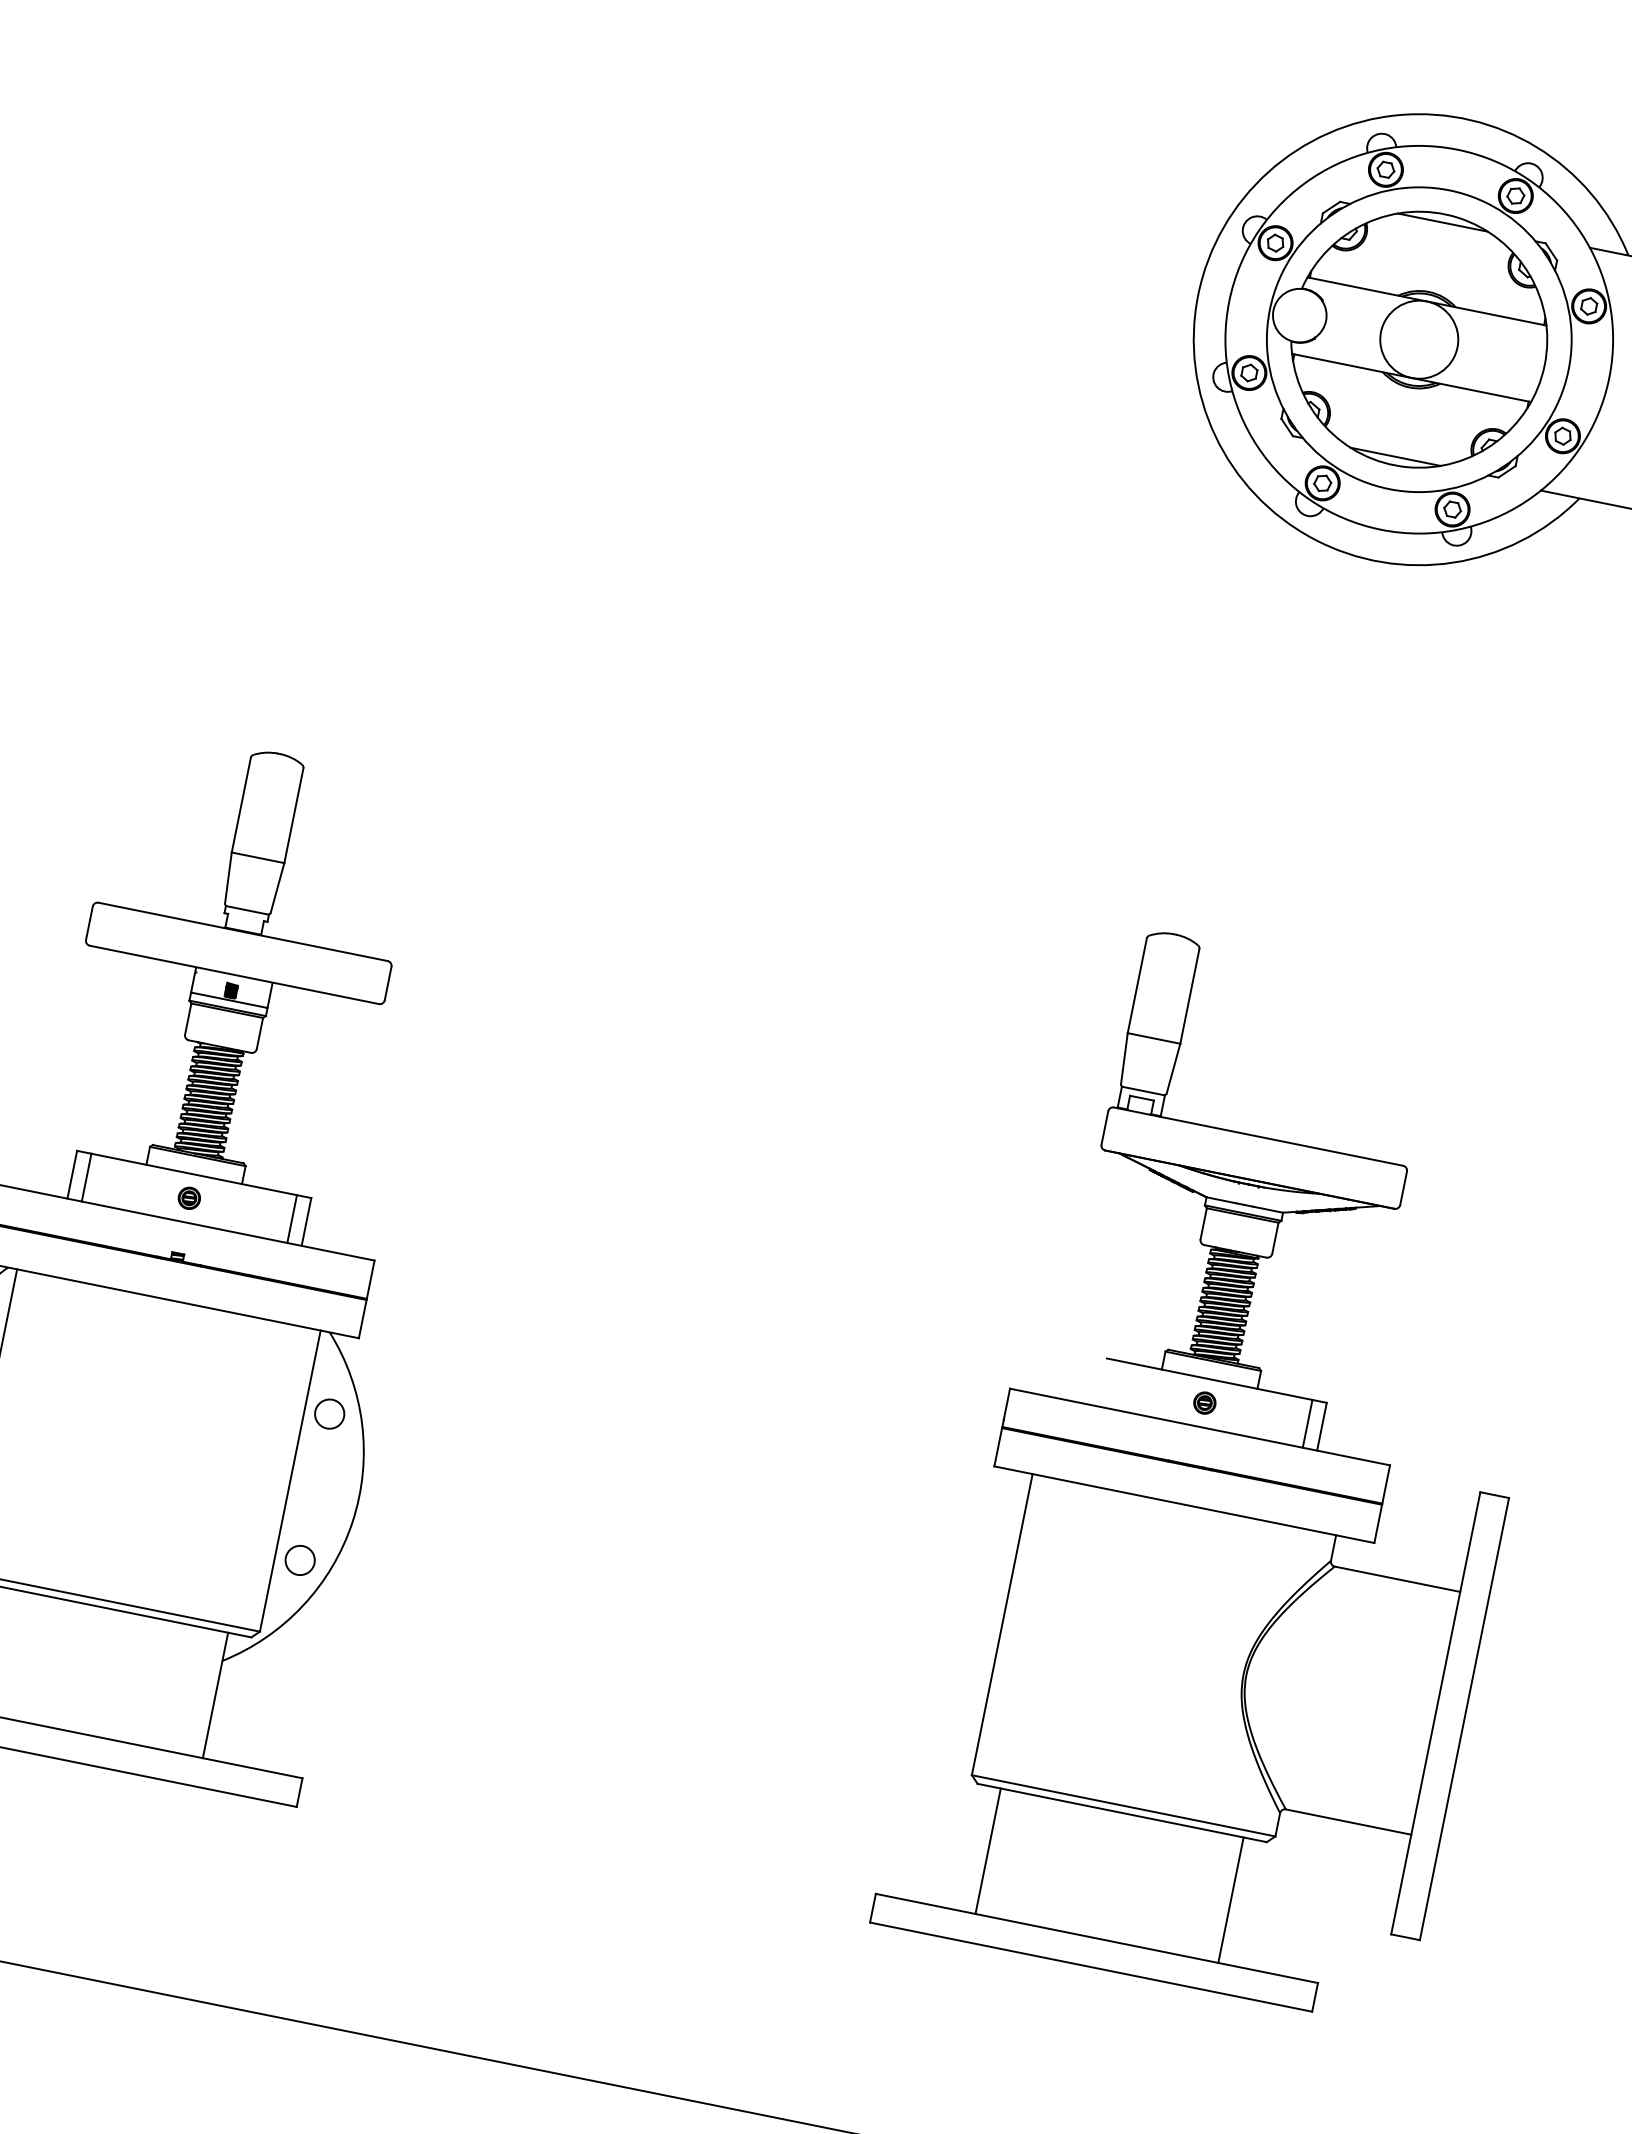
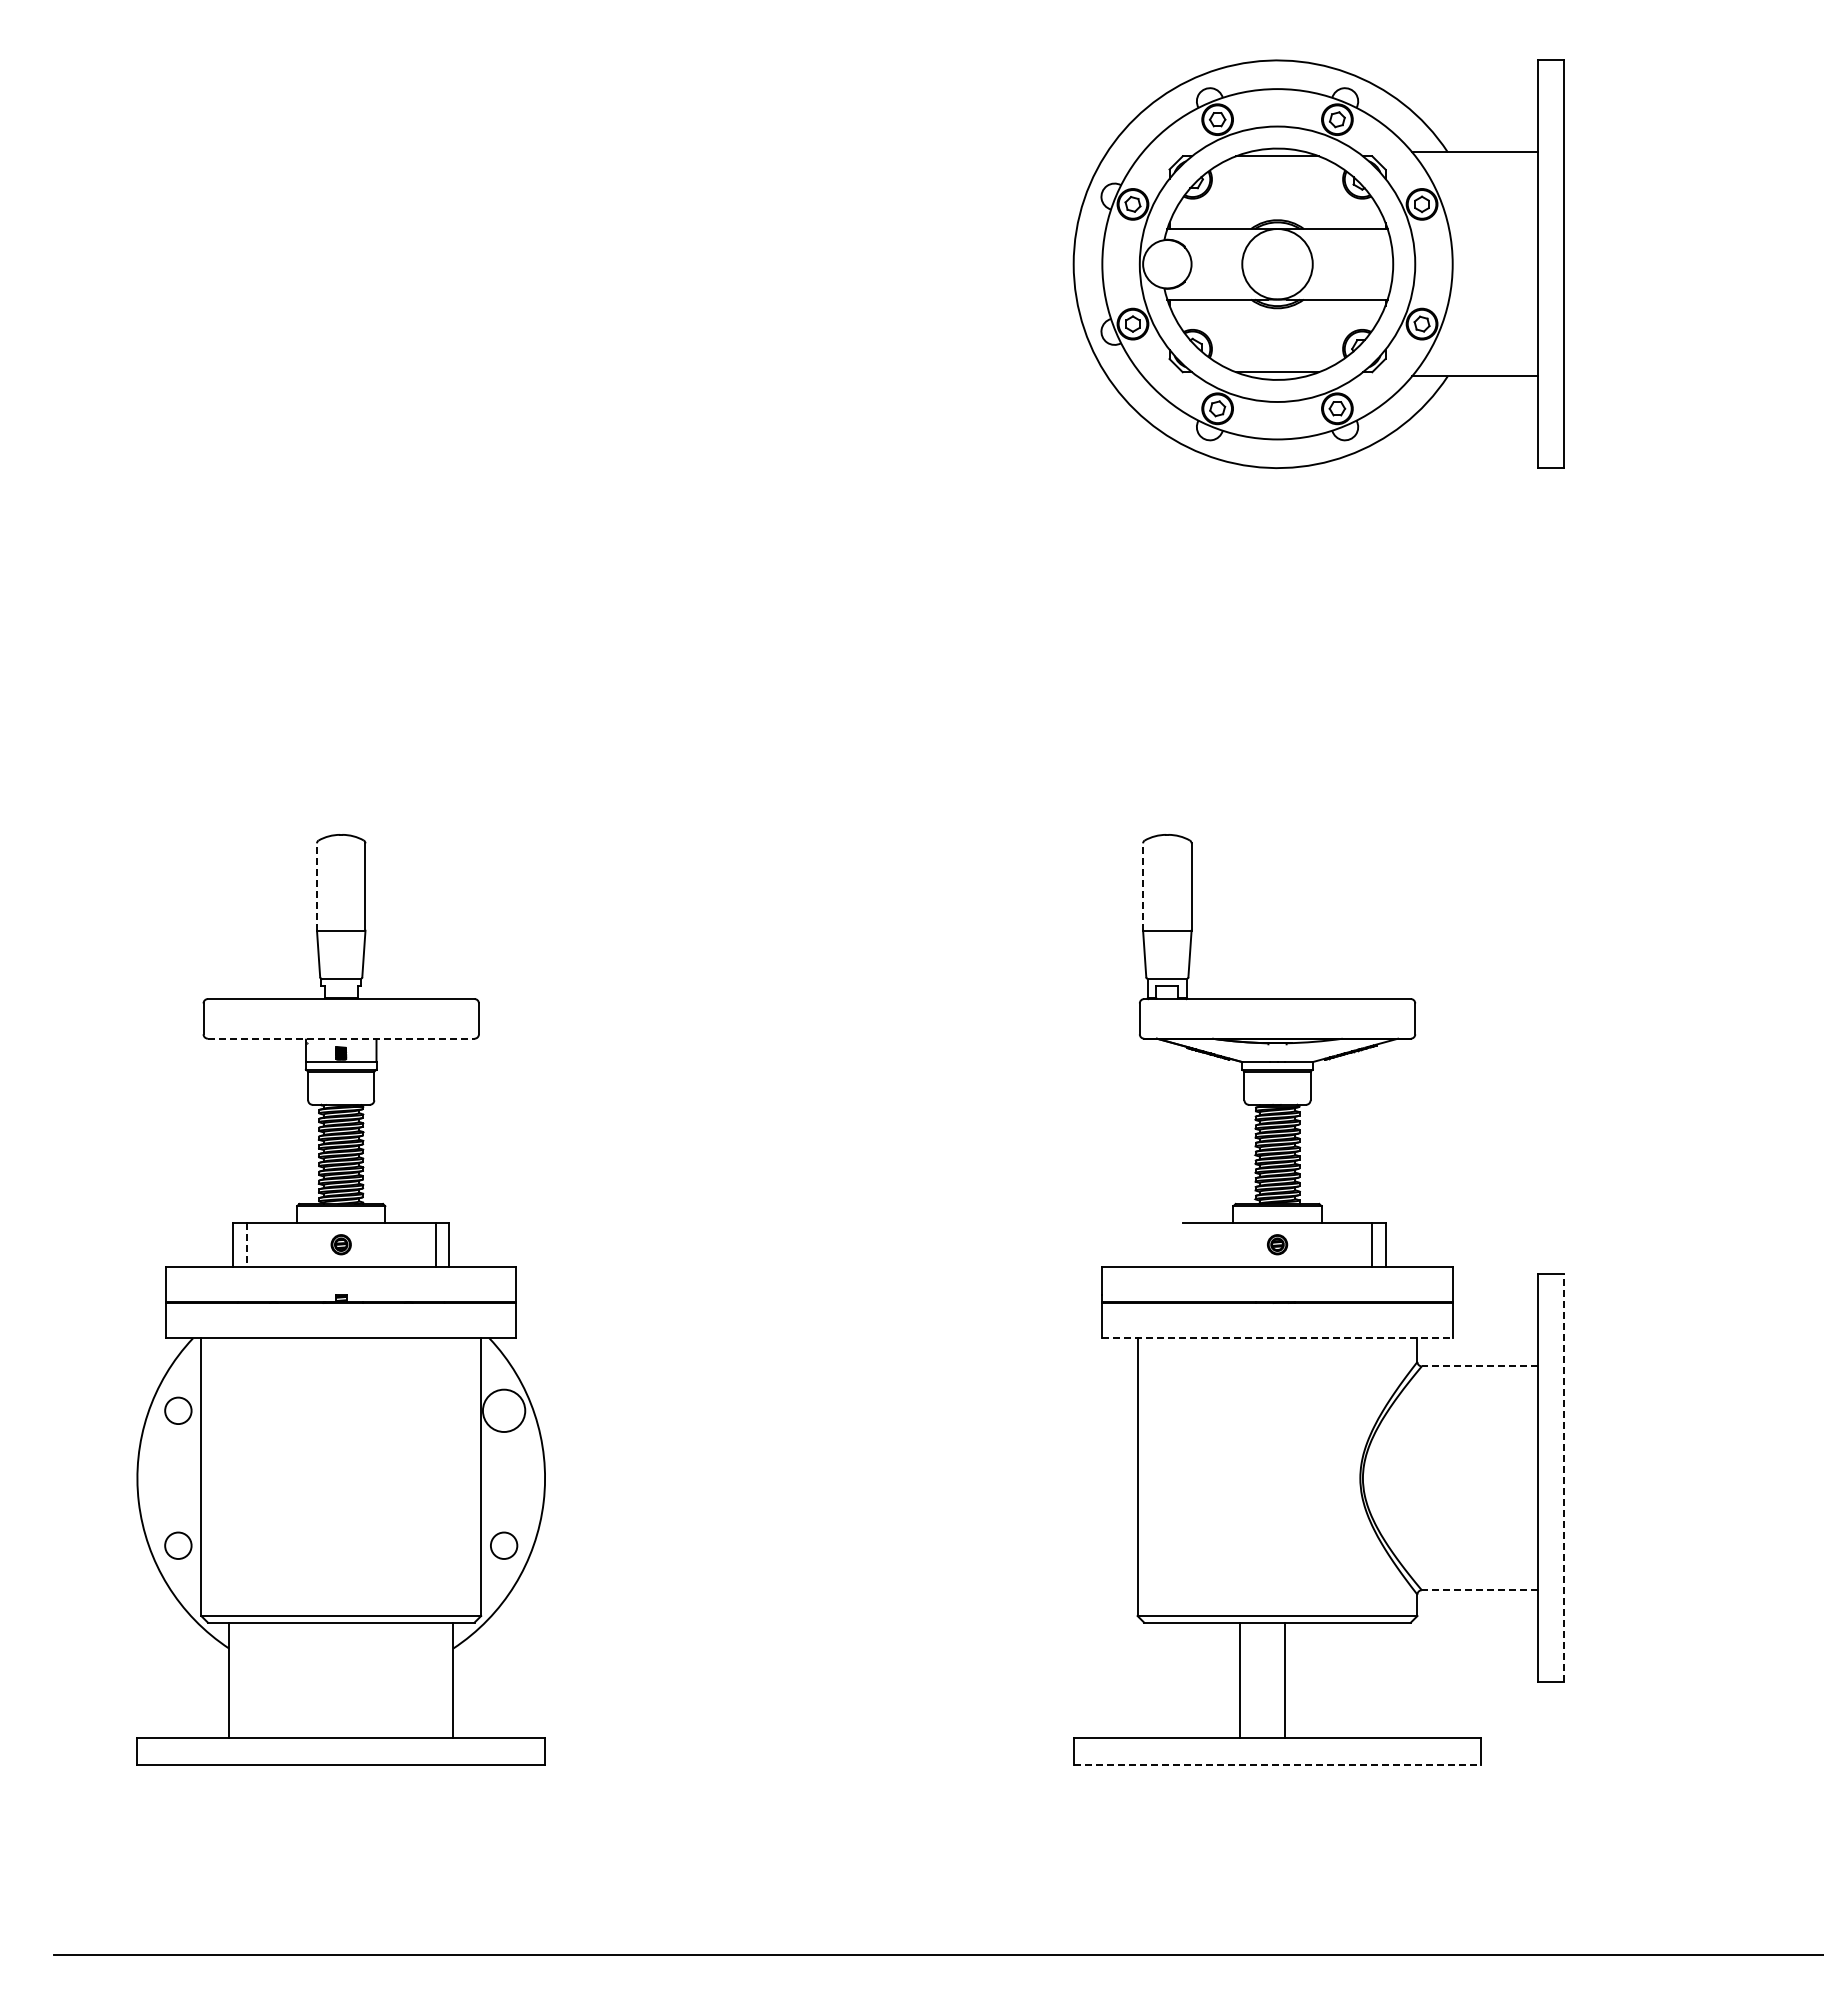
line: (241, 805) -> (317, 887), solid -> dashed
line: (234, 974) -> (341, 1038), solid -> dashed
line: (1137, 986) -> (1143, 887), solid -> dashed
line: (86, 1178) -> (246, 1245), solid -> dashed
circle: (329, 1413) -> (503, 1410), size x1.6
line: (1185, 1505) -> (1278, 1338), solid -> dashed
line: (1397, 1579) -> (1479, 1366), solid -> dashed
line: (1463, 1719) -> (1563, 1478), solid -> dashed
line: (1348, 1822) -> (1479, 1590), solid -> dashed
line: (988, 1851) -> (1239, 1680), moved
line: (1231, 1900) -> (1285, 1680), moved
line: (1091, 1966) -> (1277, 1764), solid -> dashed

